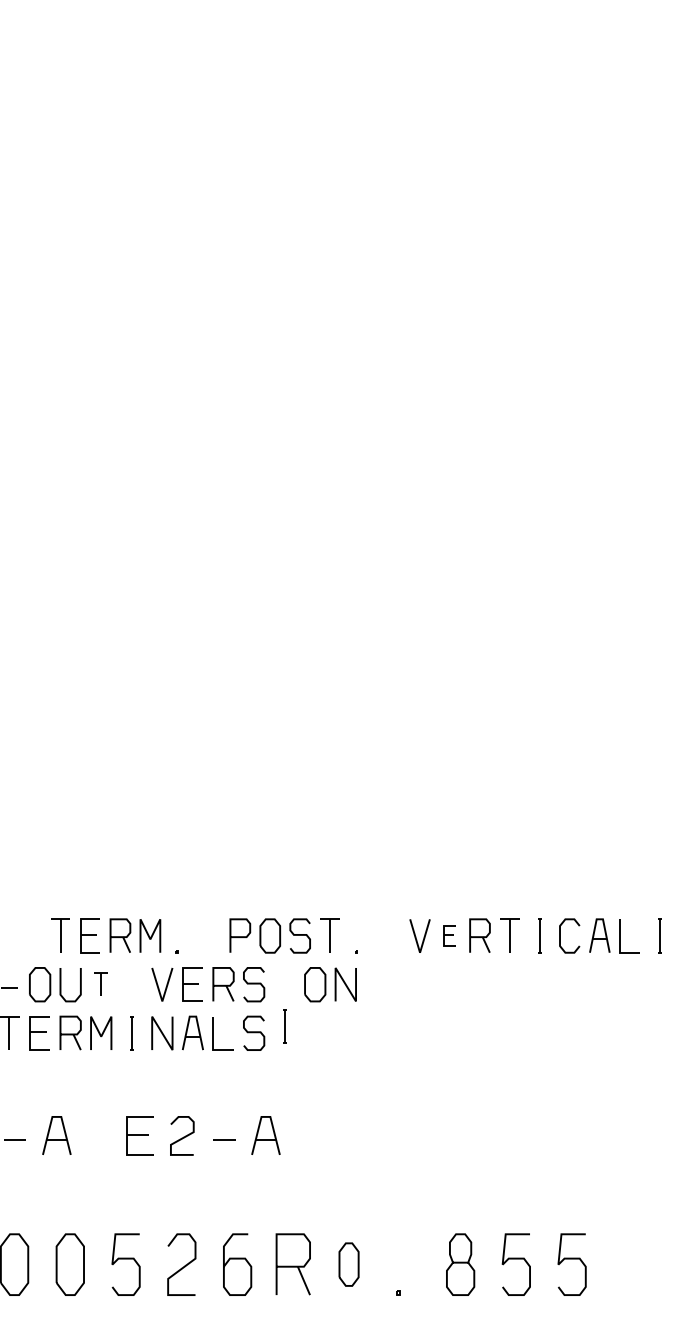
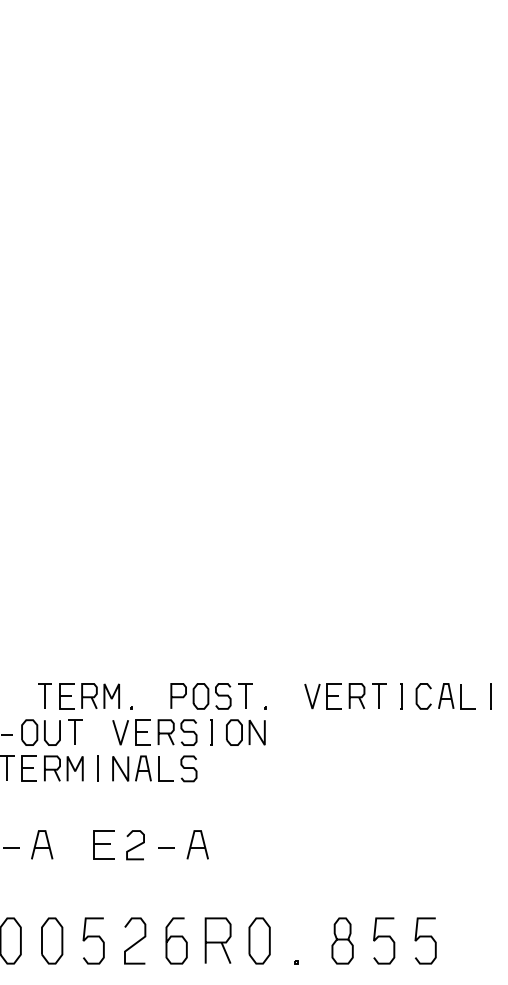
part: (449, 935) -> (334, 696), size x1.67
part: (100, 983) -> (74, 731), size x1.43
part: (284, 1026) -> (211, 732), moved
part: (348, 1264) -> (259, 940), size x1.43

